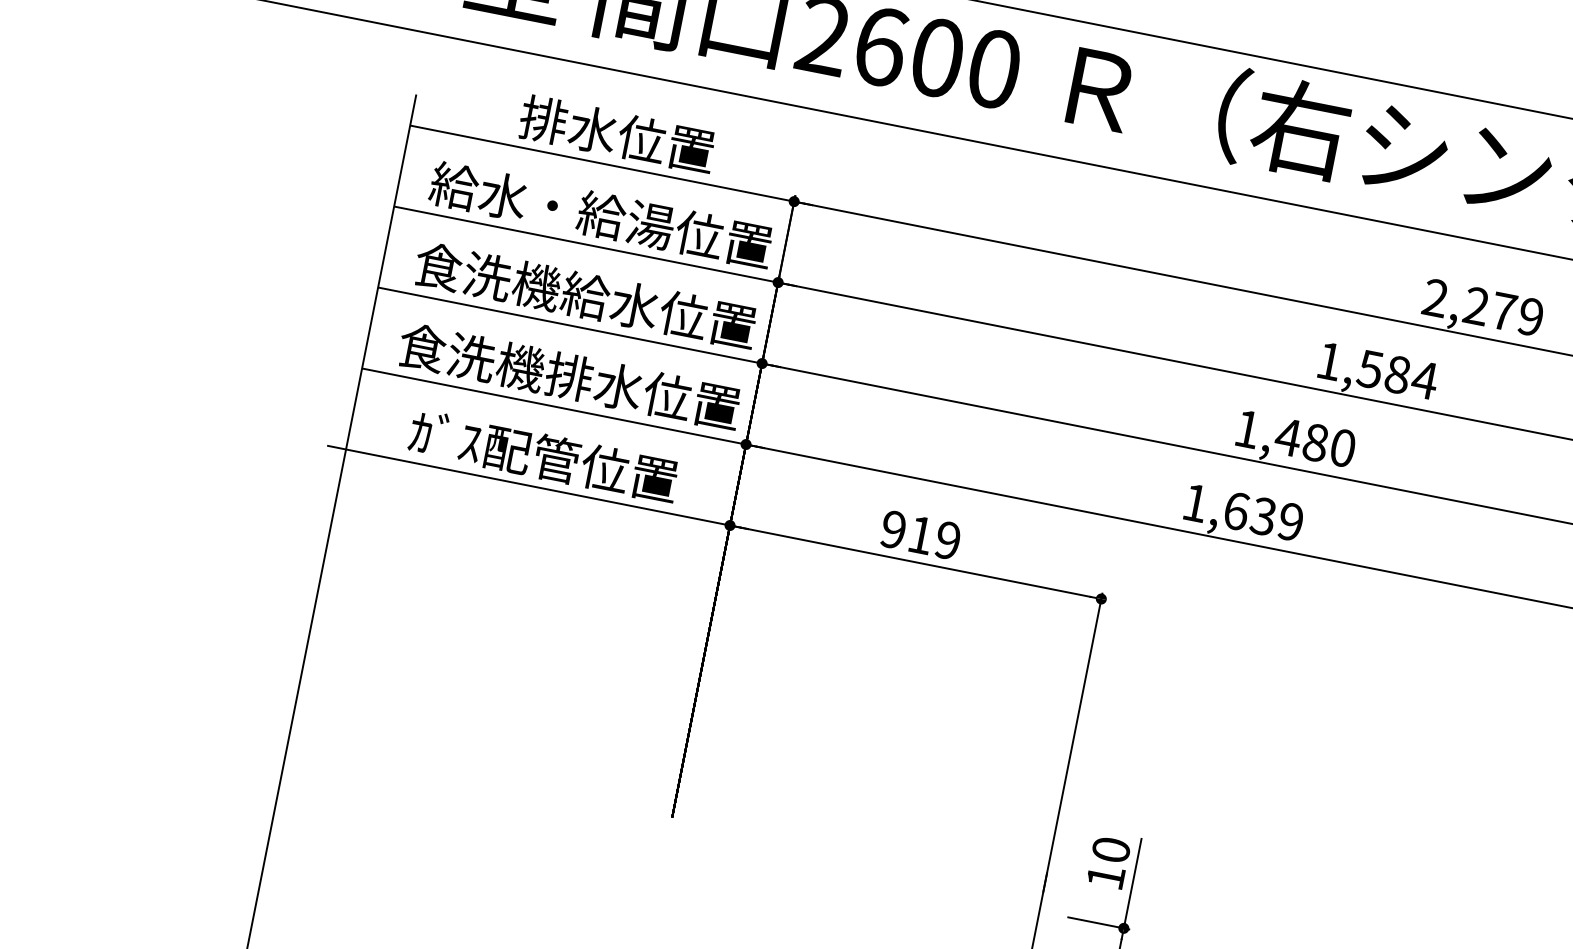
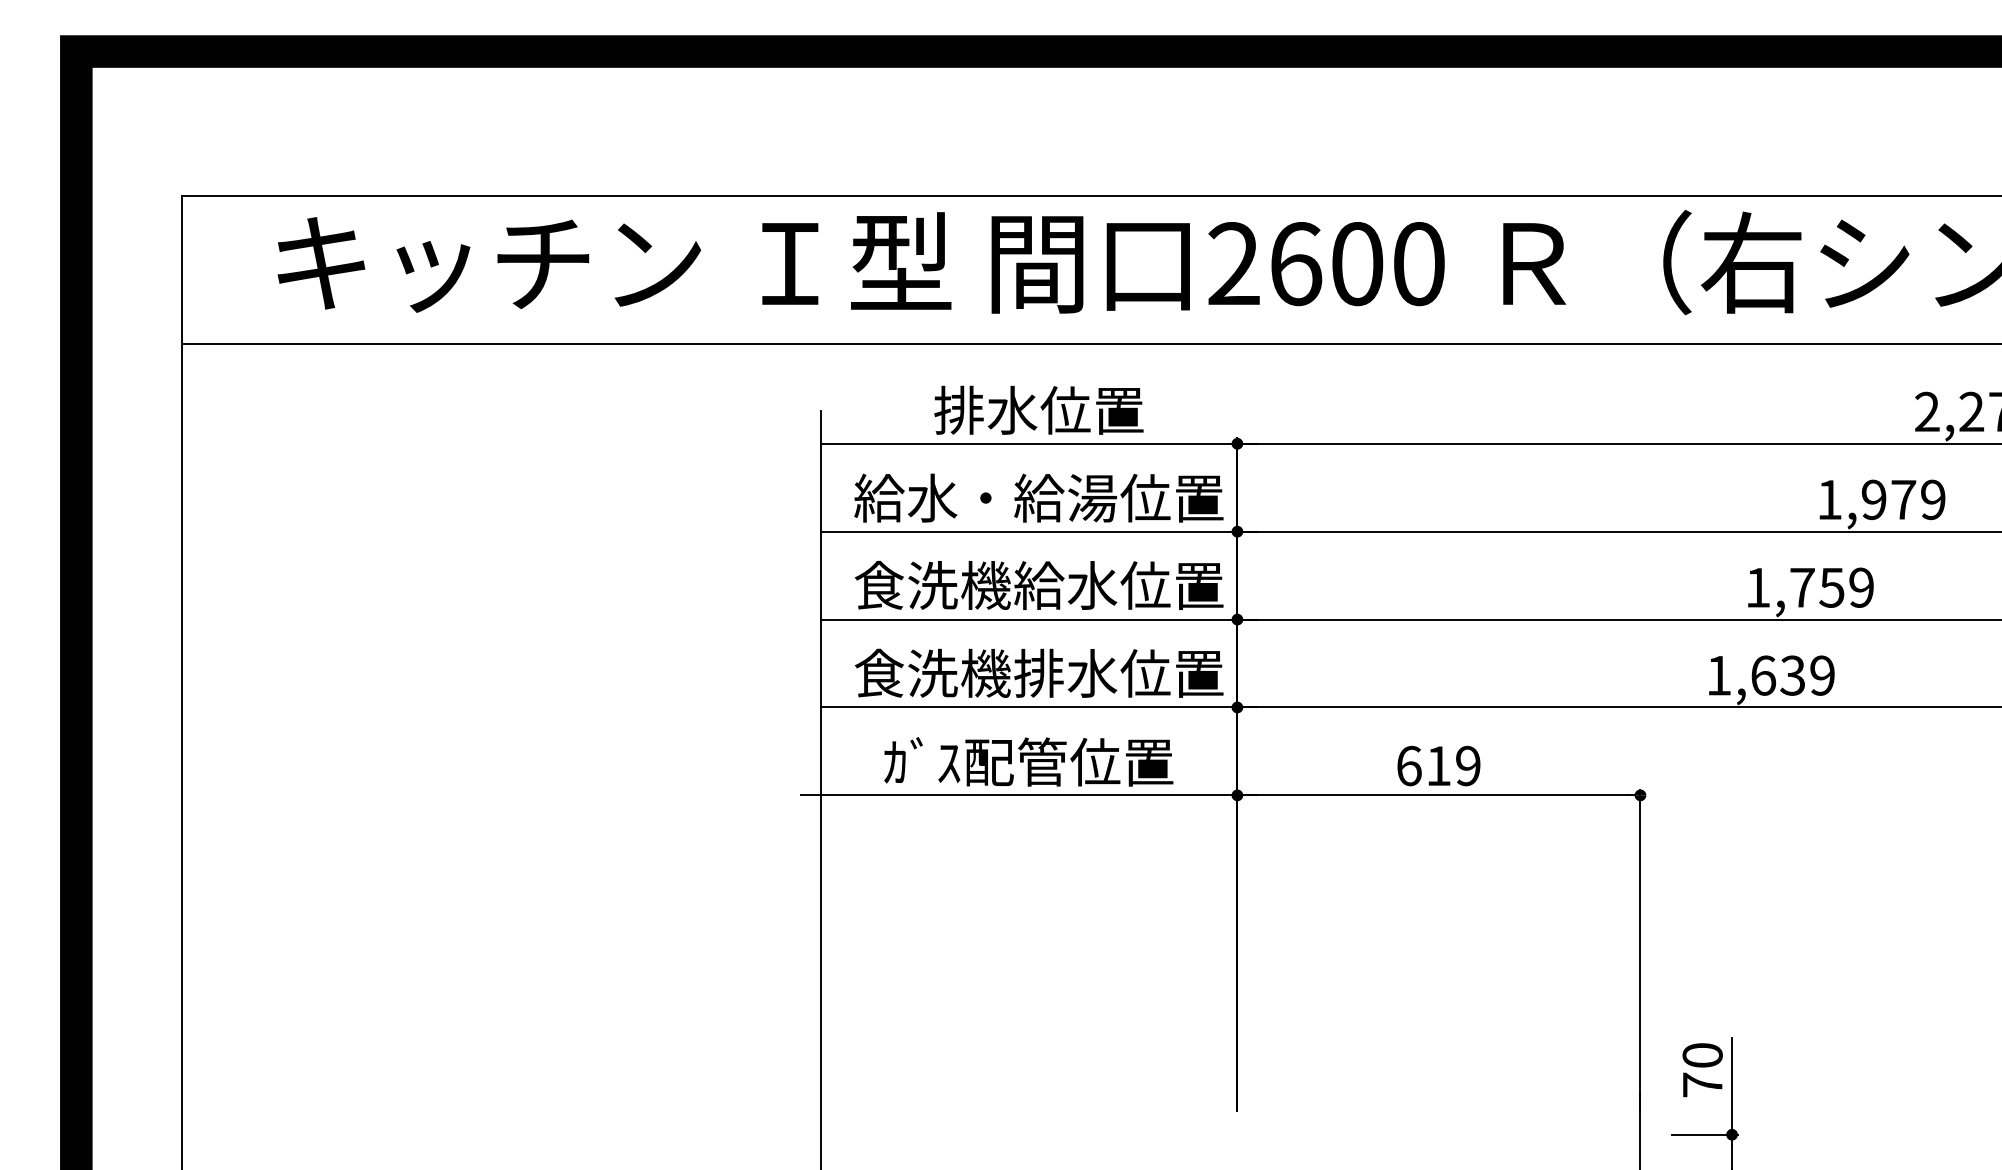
text: (1397, 374) -> (1903, 499), 1,584 -> 1,979
text: (1315, 442) -> (1831, 587), 1,480 -> 1,759
text: (894, 529) -> (1409, 765), 919 -> 619
text: (1105, 876) -> (1702, 1084), 10 -> 70

